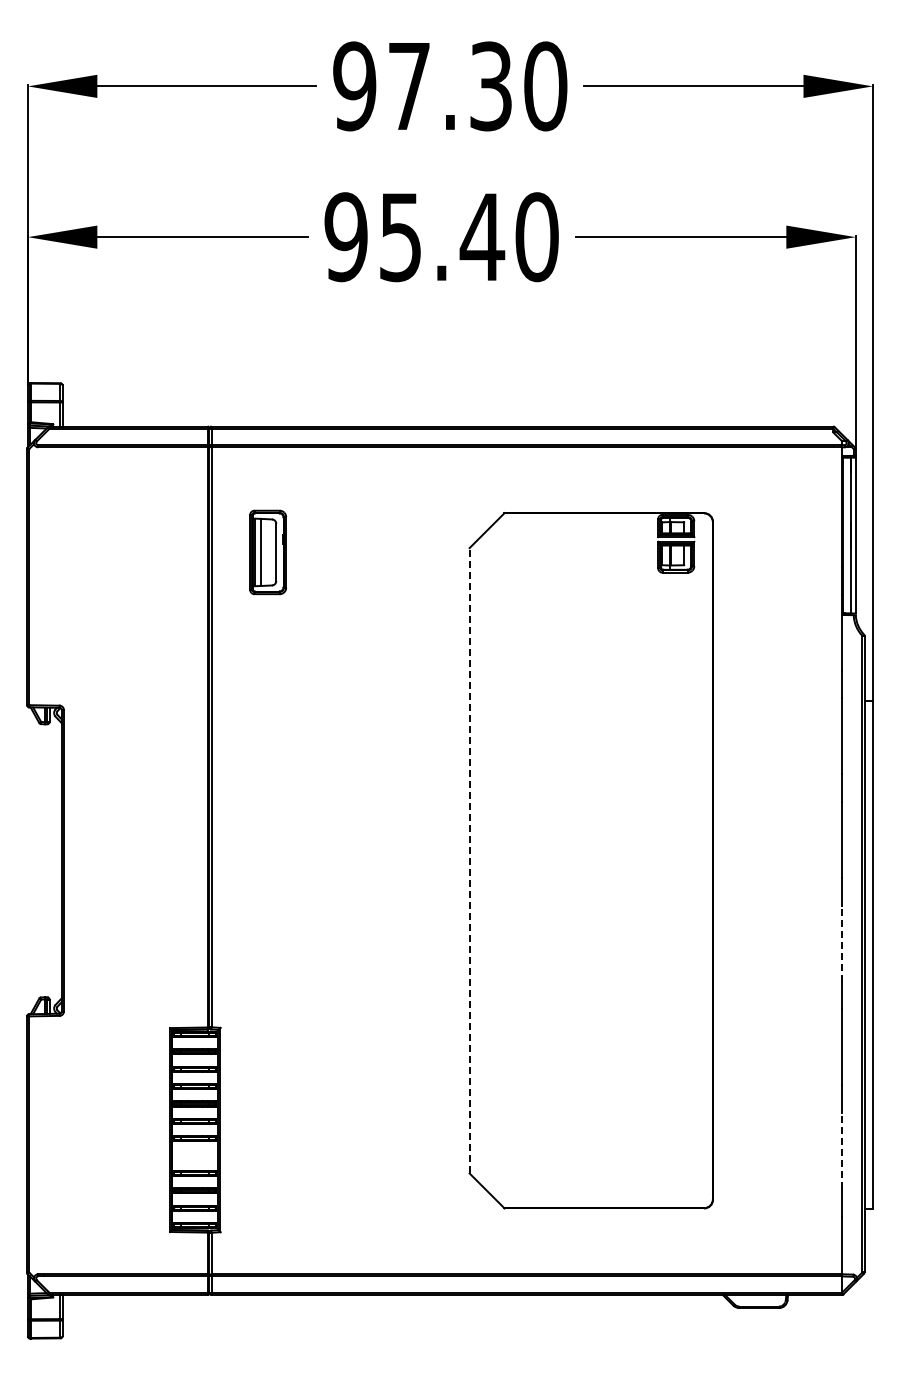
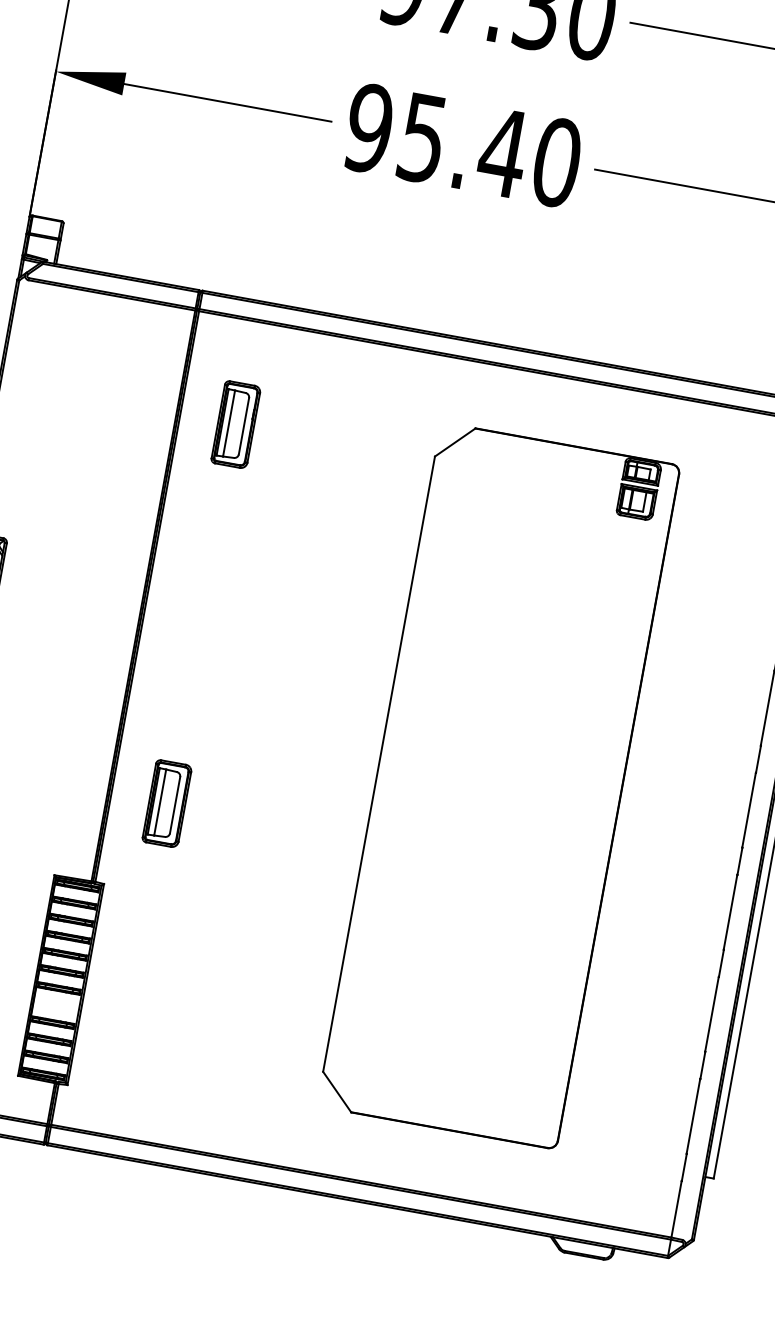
line: (469, 860) -> (379, 763), dashed -> solid
part: (268, 937) -> (167, 803), added
line: (841, 943) -> (730, 912), dashed -> solid
line: (841, 1150) -> (693, 1115), dashed -> solid

